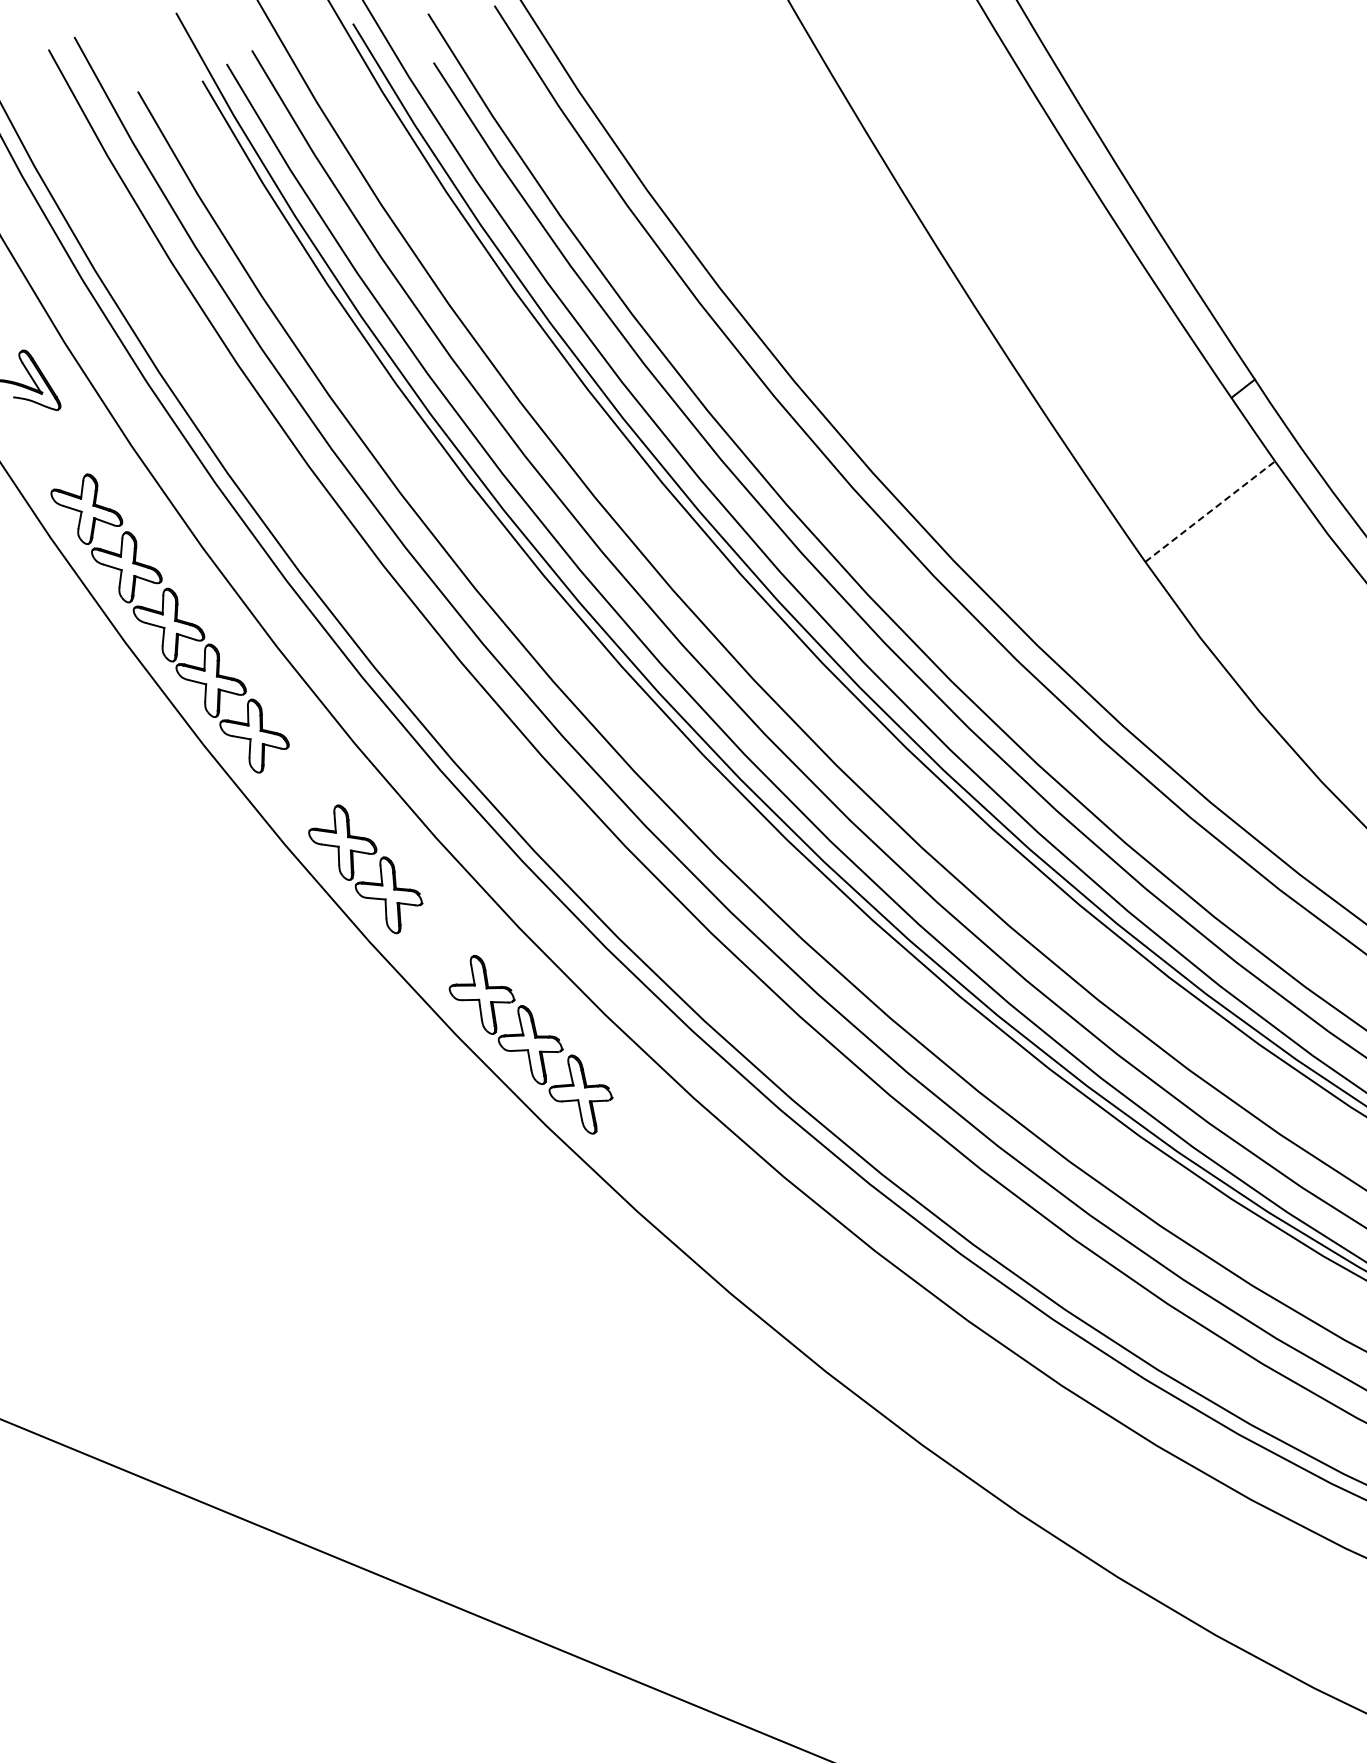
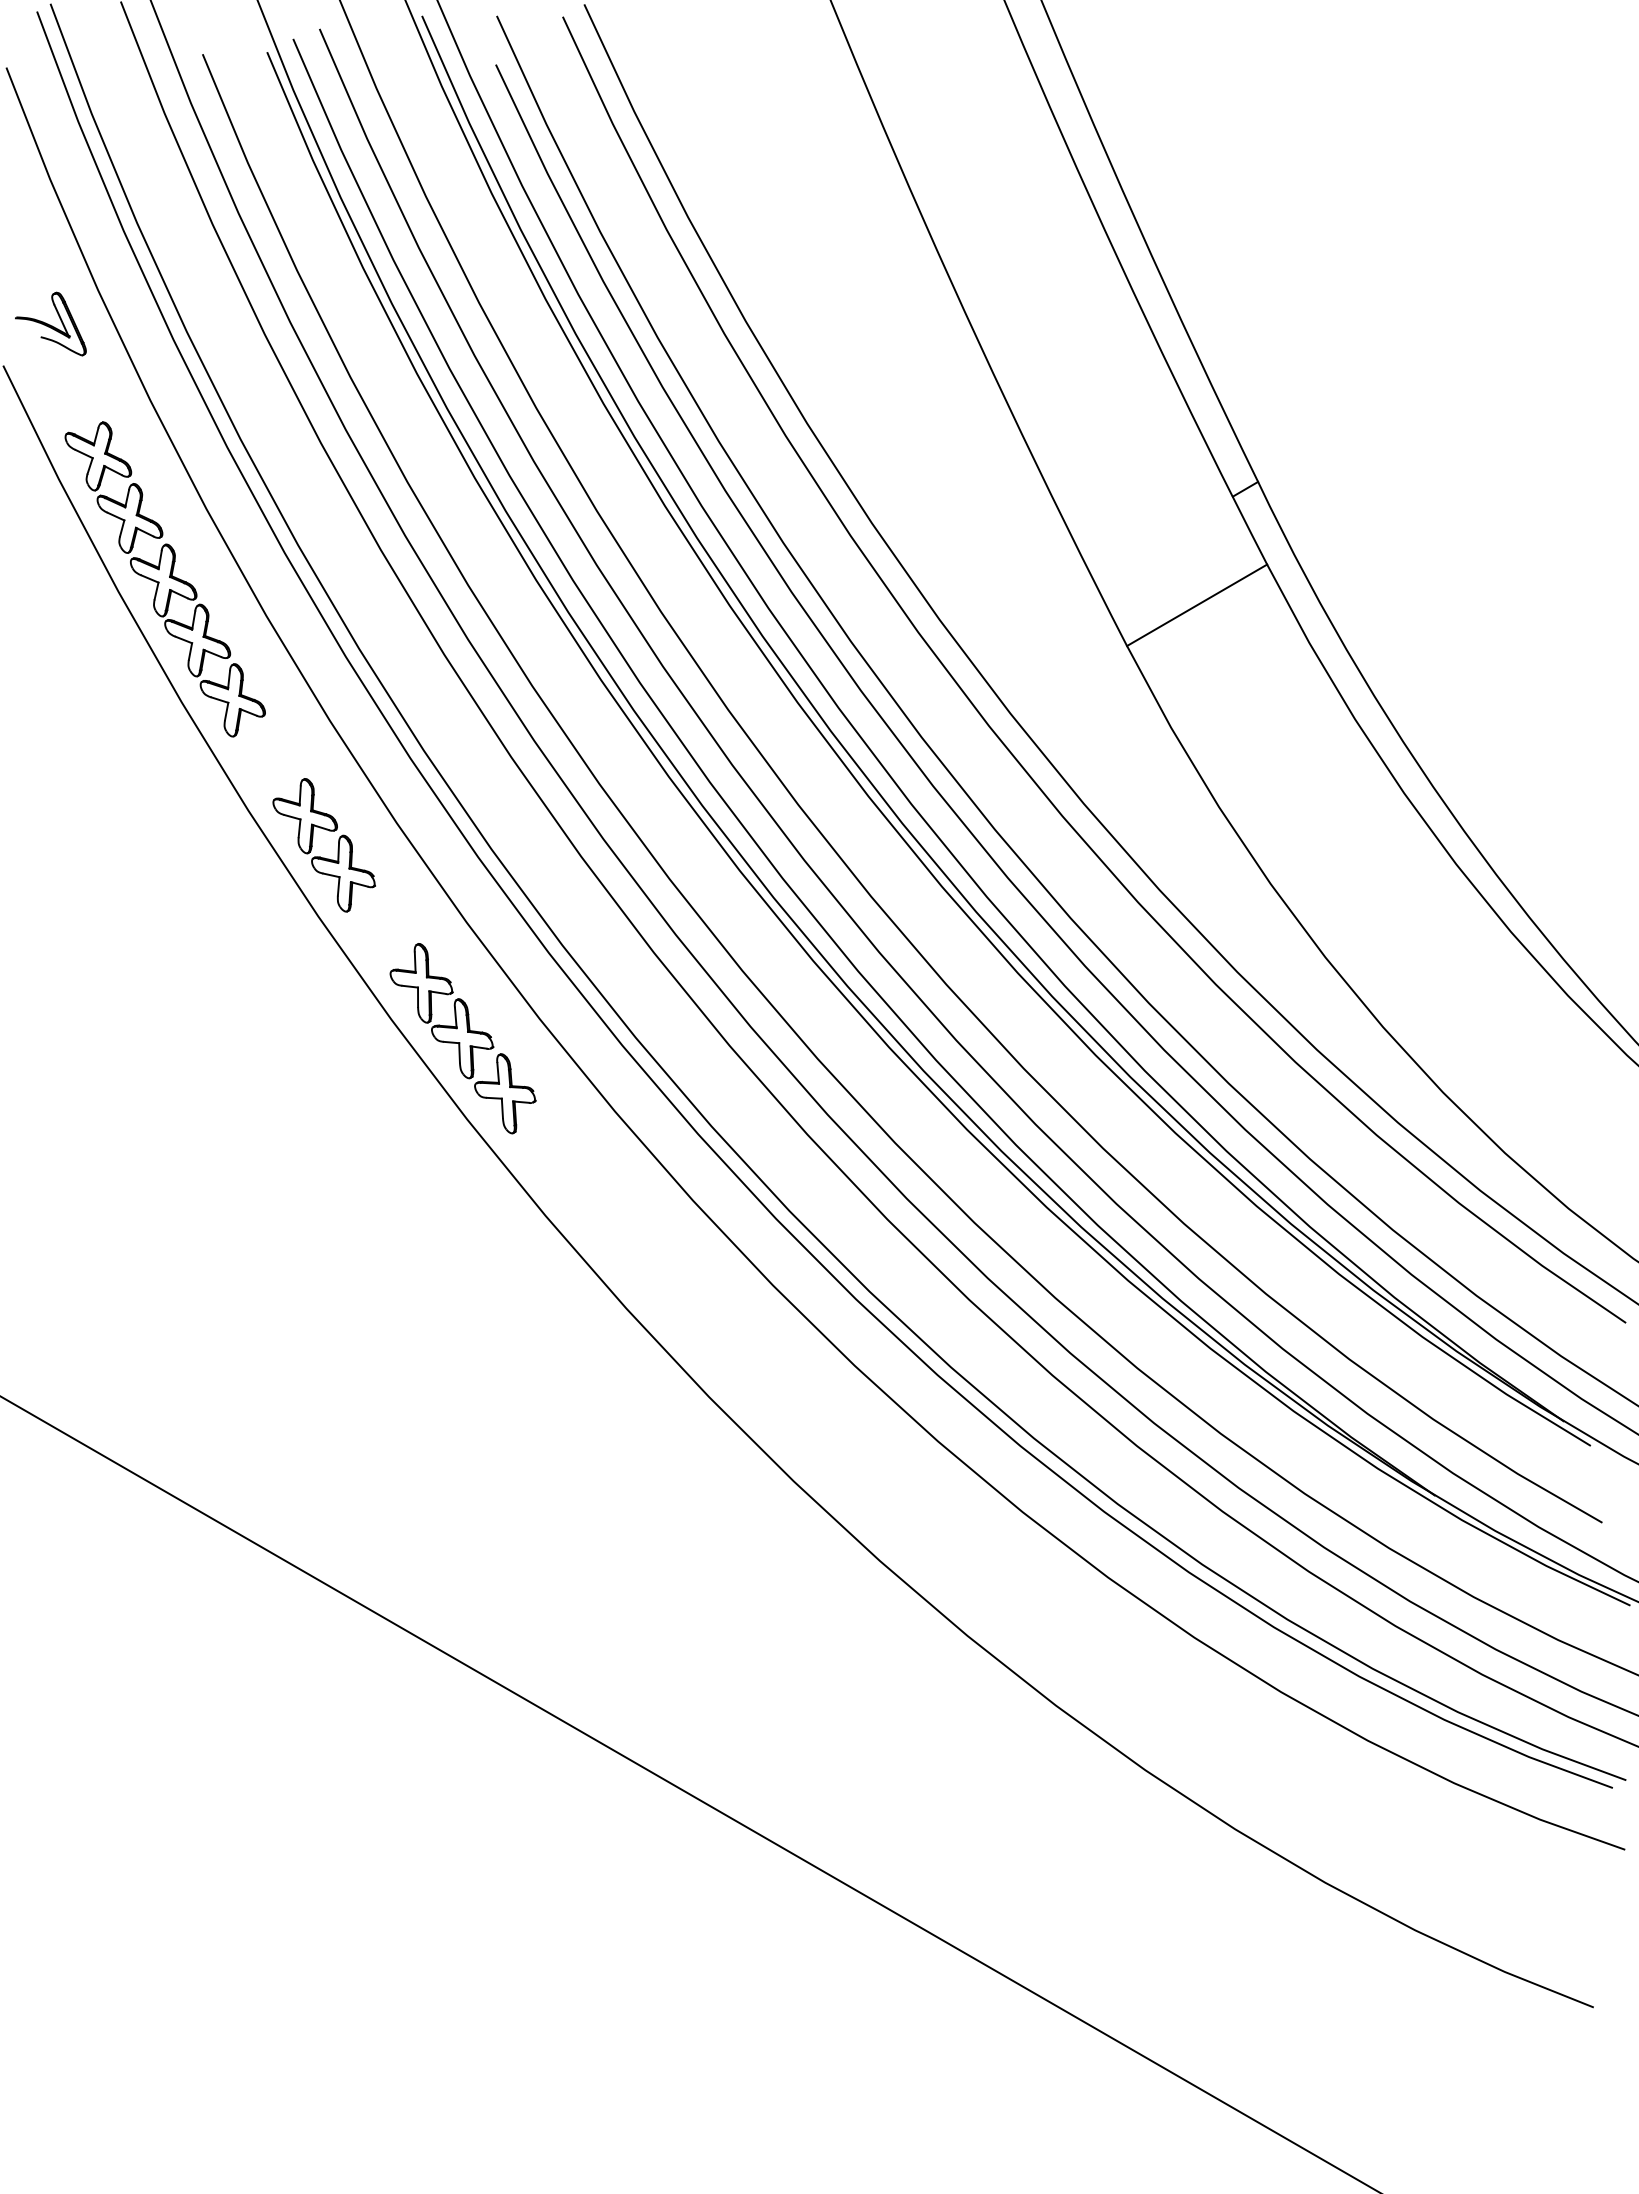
line: (1210, 511) -> (1197, 605), dashed -> solid

